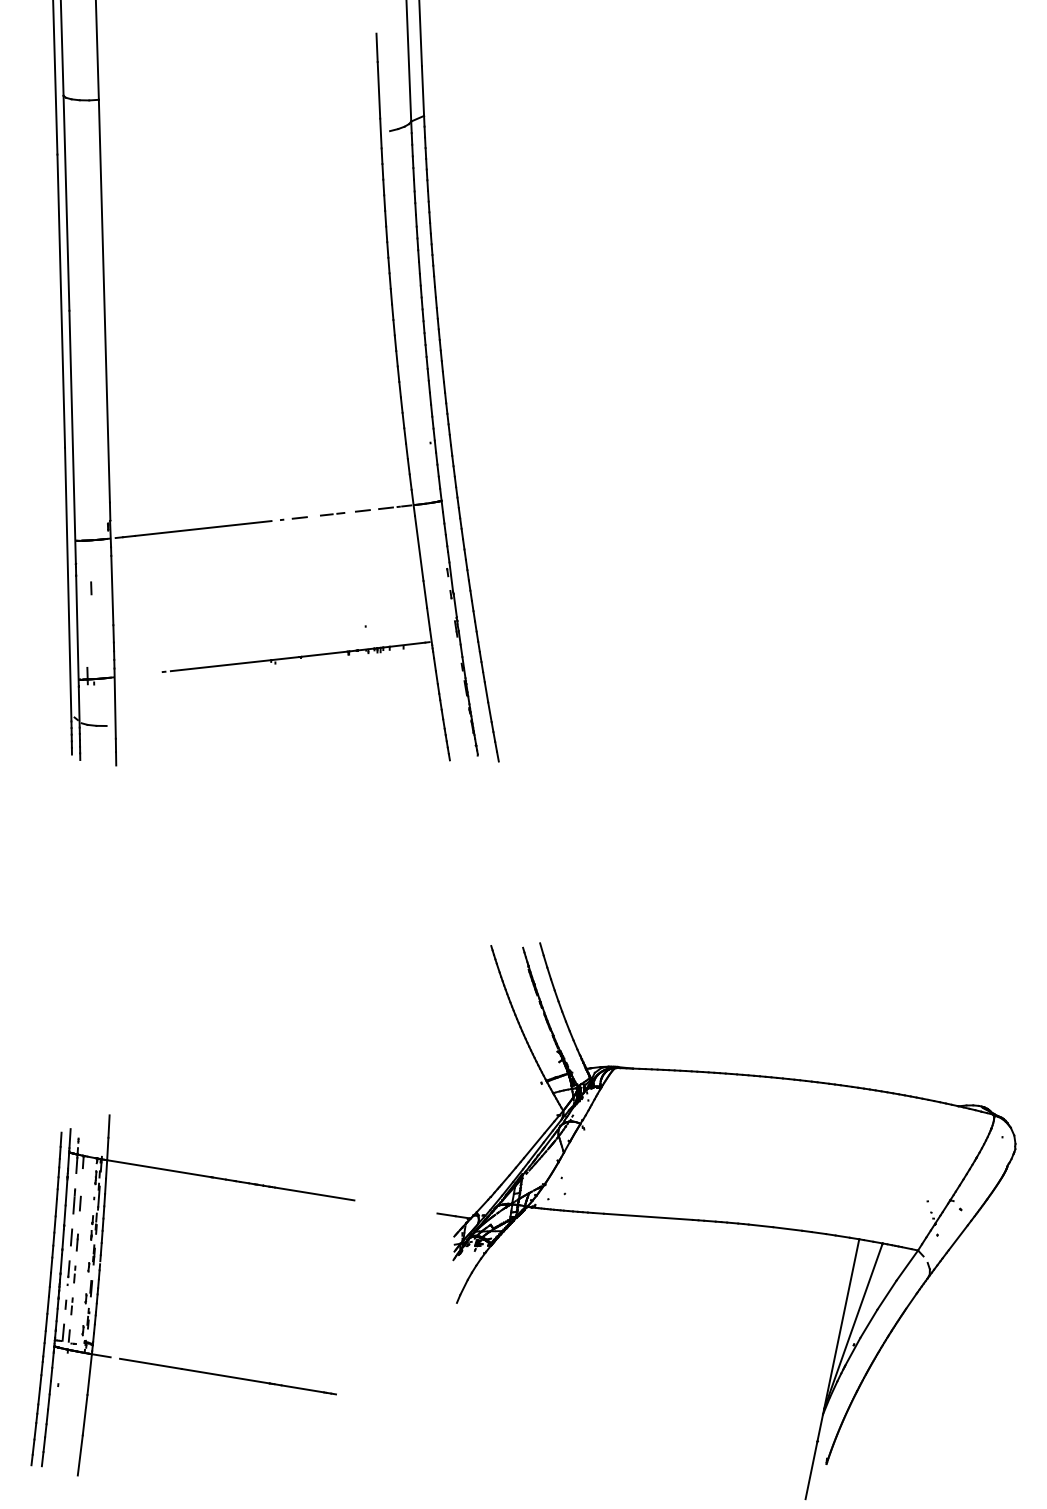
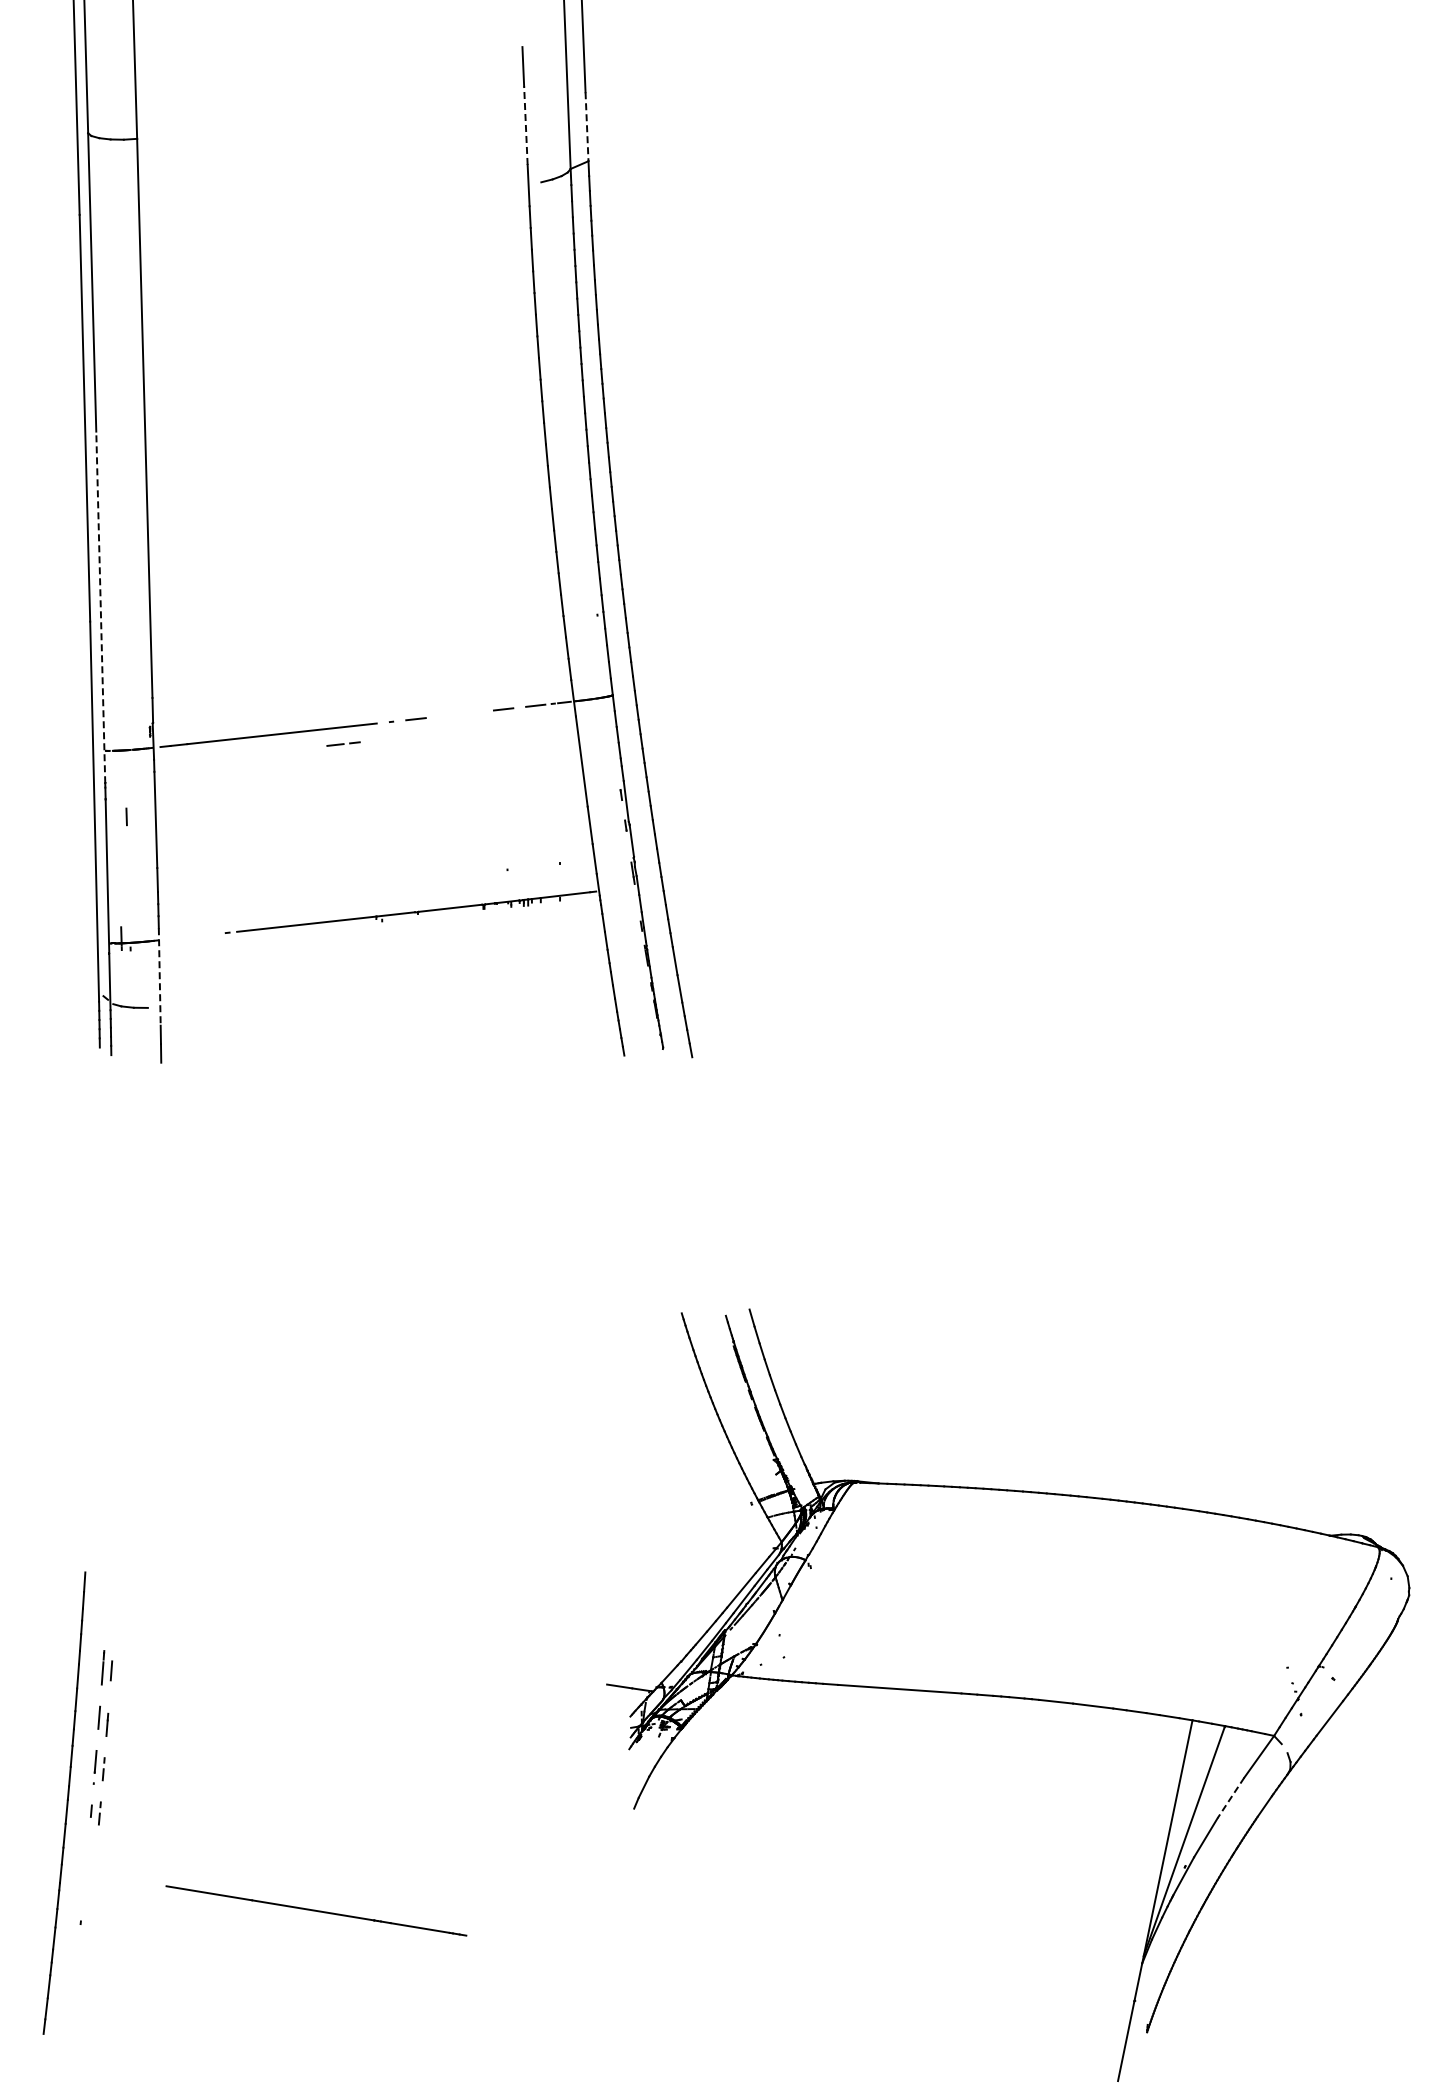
line: (378, 90) -> (525, 125), solid -> dashed
line: (423, 90) -> (587, 126), solid -> dashed
line: (72, 437) -> (100, 607), solid -> dashed
line: (332, 513) -> (343, 743), moved
line: (114, 703) -> (159, 976), solid -> dashed
part: (99, 1288) -> (137, 1788), removed
line: (886, 1295) -> (1230, 1798), solid -> dashed

